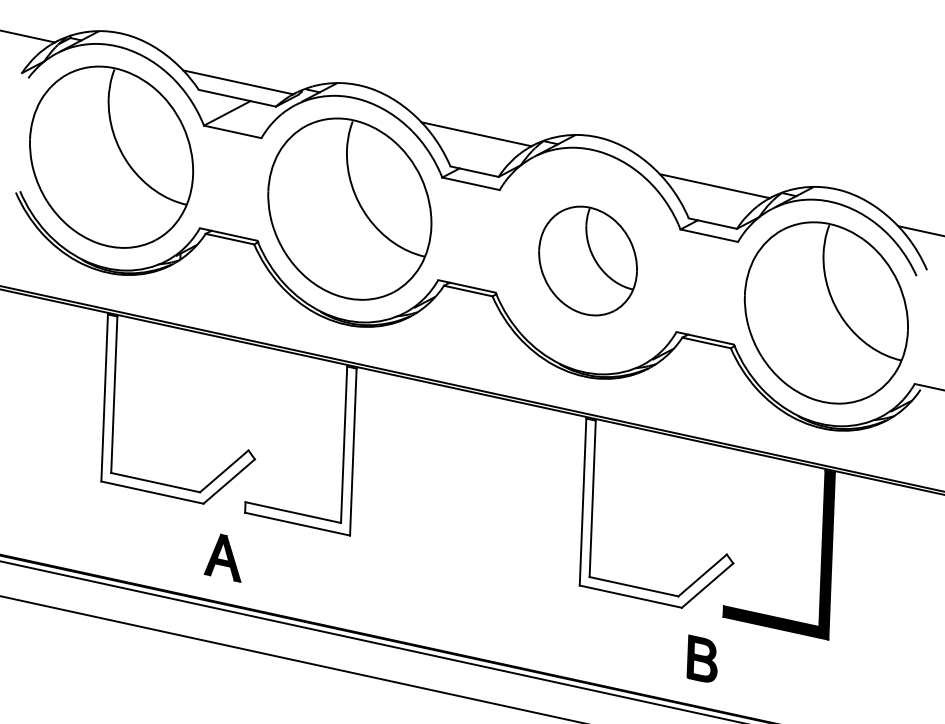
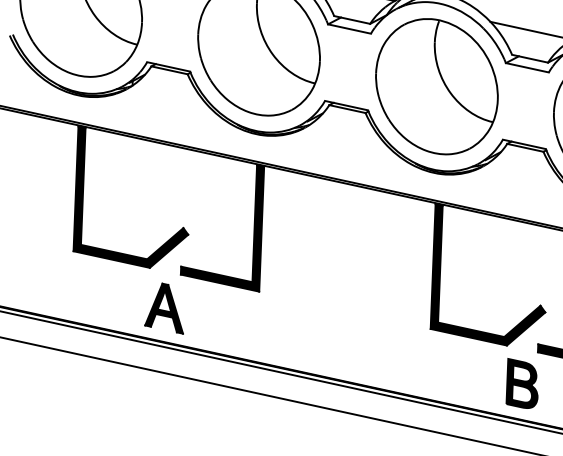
part: (587, 260) -> (436, 86), size x1.67
fill: (177, 408) -> (130, 196), added
fill: (300, 450) -> (222, 228), added
fill: (656, 512) -> (487, 274), added
part: (222, 557) -> (164, 307), size x1.43
part: (701, 658) -> (521, 383), size x1.43

